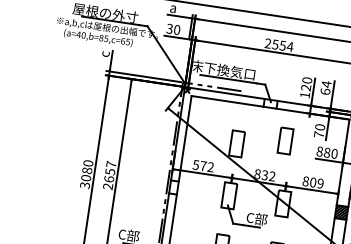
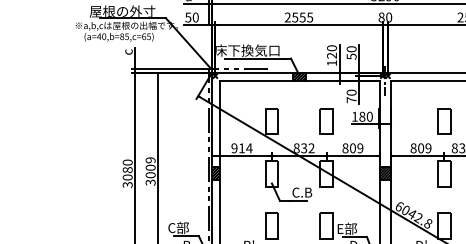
text: (170, 27) -> (188, 16), 30 -> 50
text: (289, 46) -> (309, 17), 2554 -> 2555
text: (325, 87) -> (351, 52), 64 -> 50
hatch: (269, 103) -> (298, 76), added
part: (285, 141) -> (326, 121), moved
text: (319, 151) -> (354, 116), 880 -> 180
text: (202, 166) -> (241, 148), 572 -> 914
text: (109, 175) -> (150, 171), 2657 -> 3009
hatch: (173, 187) -> (215, 173), added
text: (260, 219) -> (306, 192), C部 -> C.B

